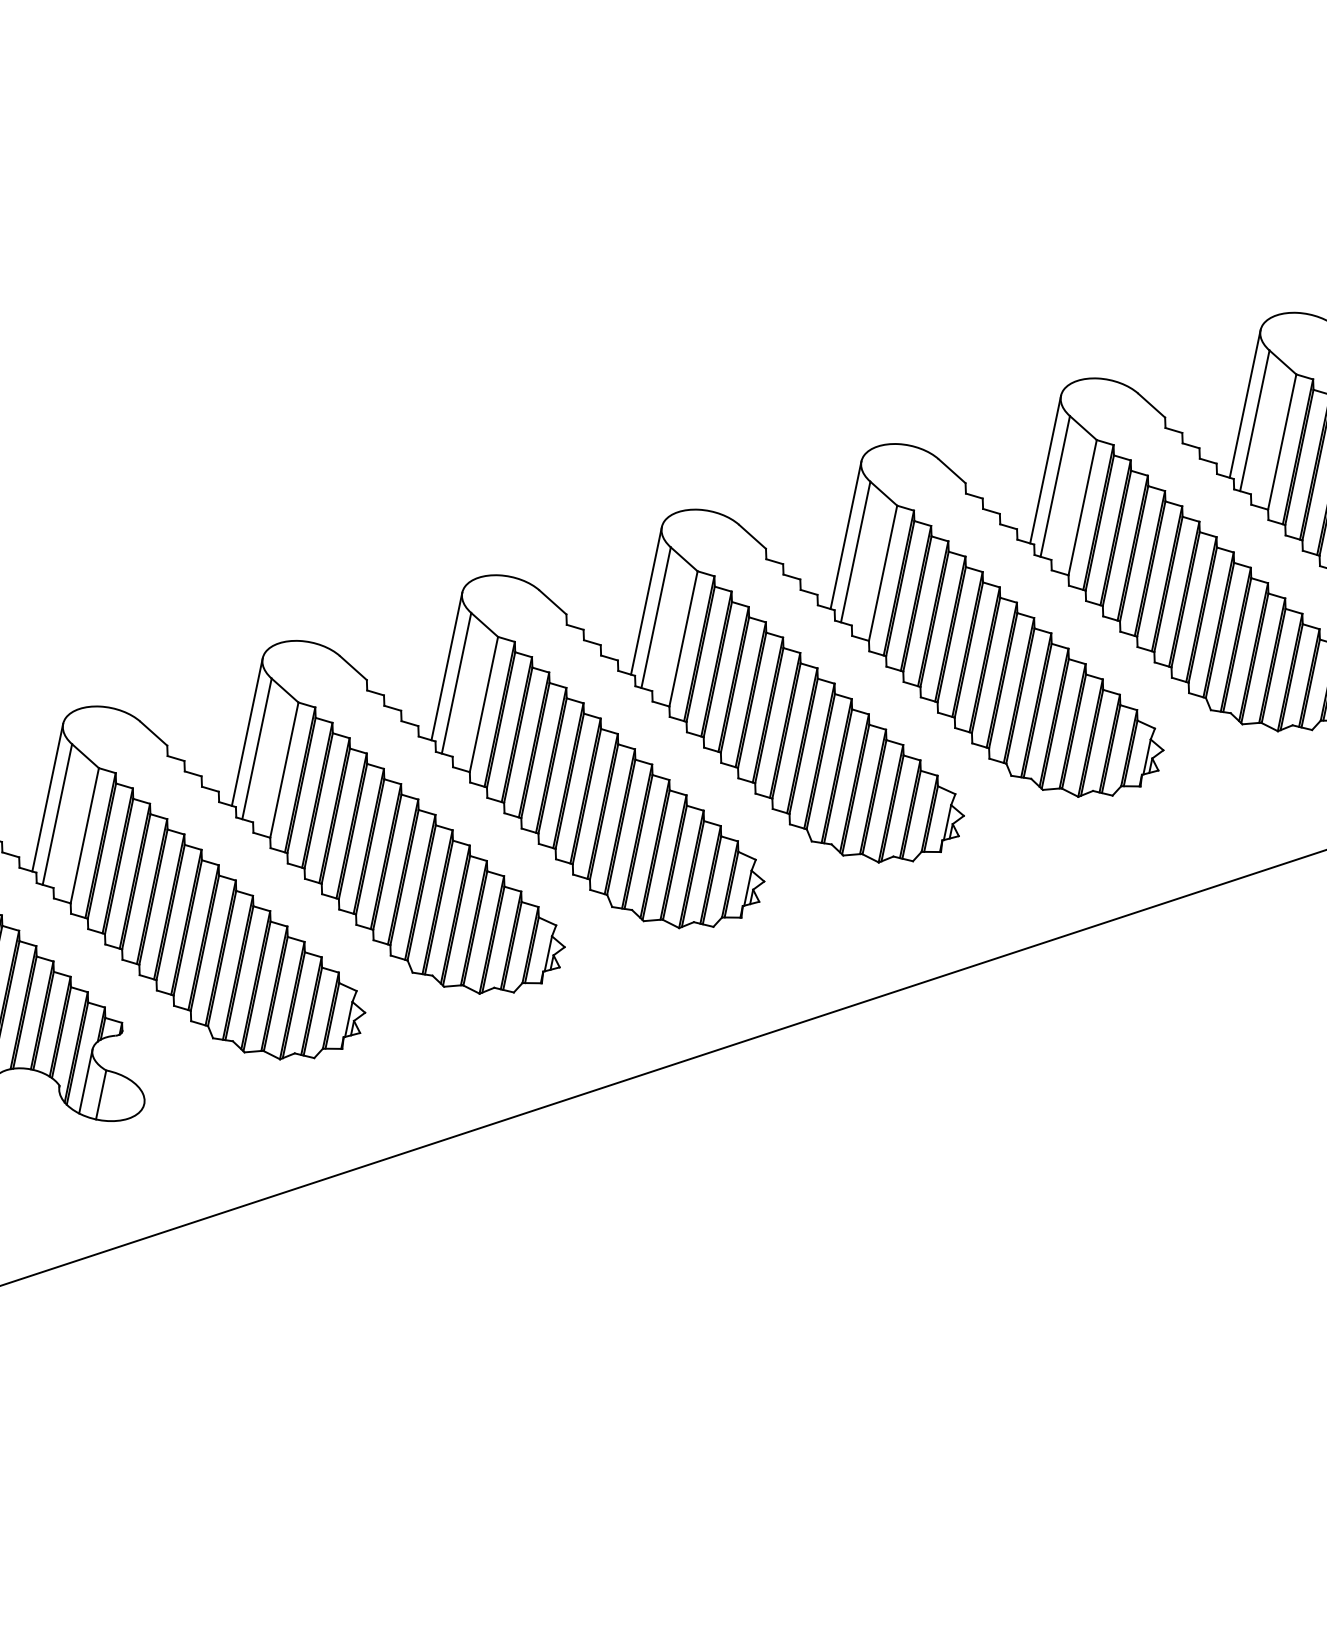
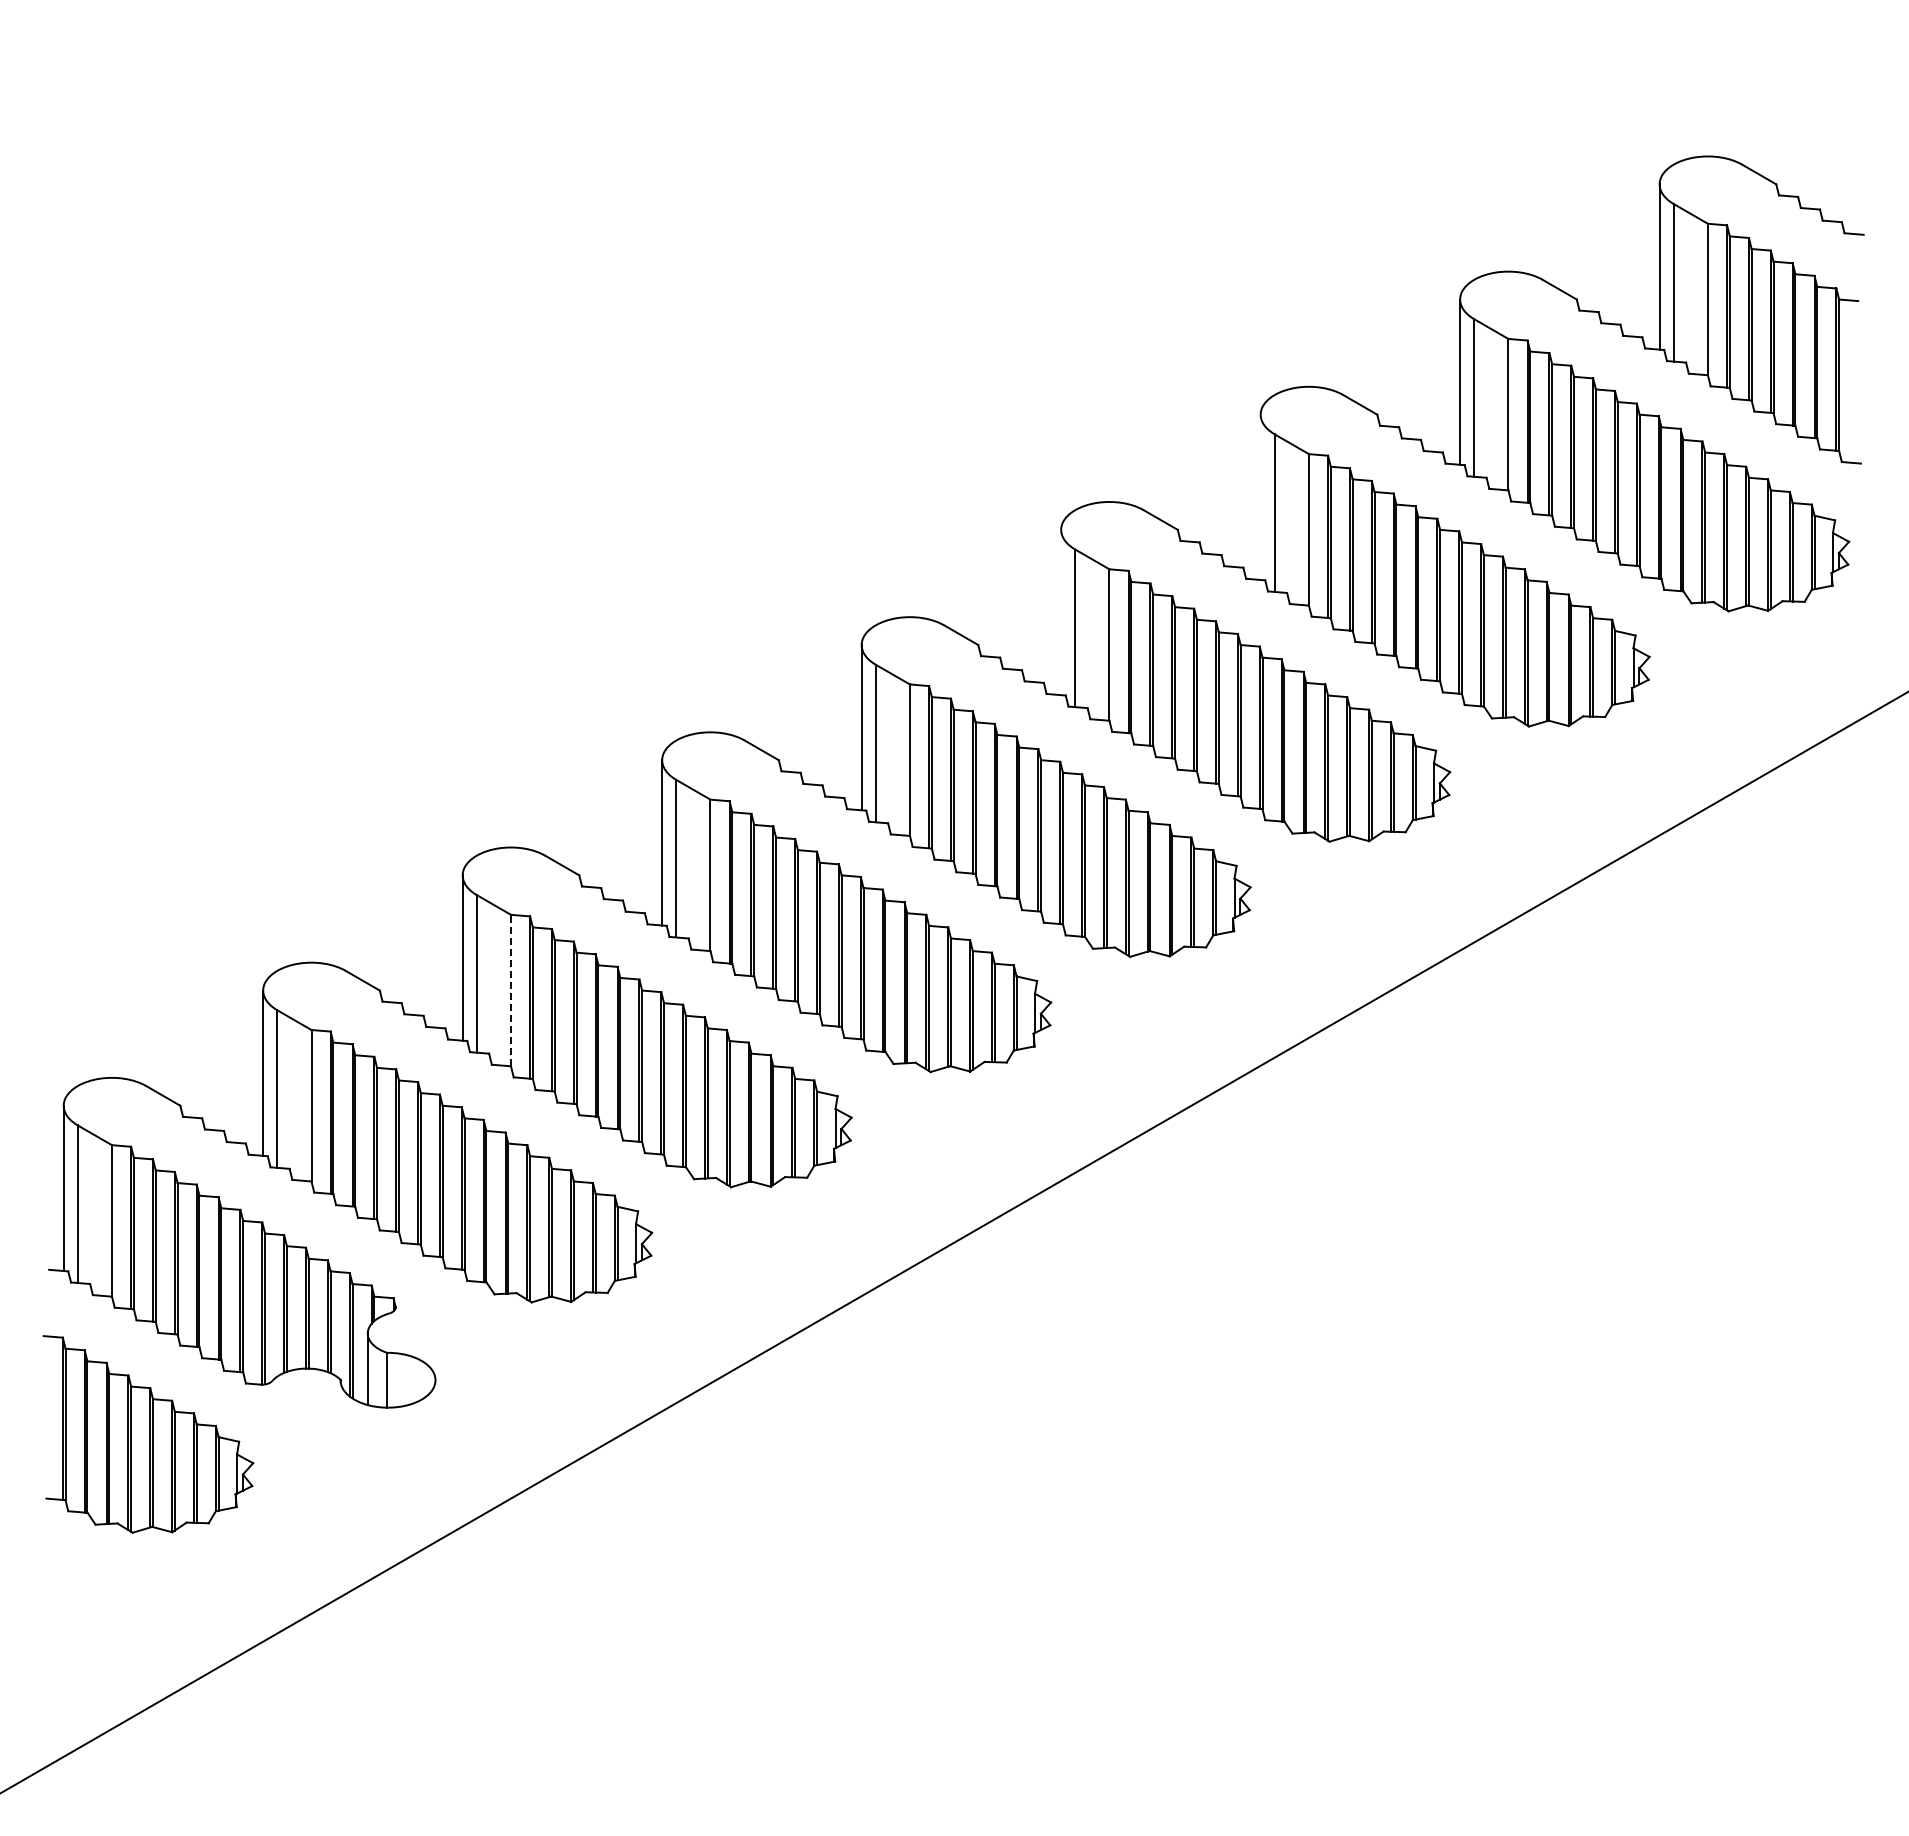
line: (1045, 468) -> (1260, 496), removed
line: (846, 535) -> (1061, 612), removed
line: (284, 770) -> (511, 990), solid -> dashed

